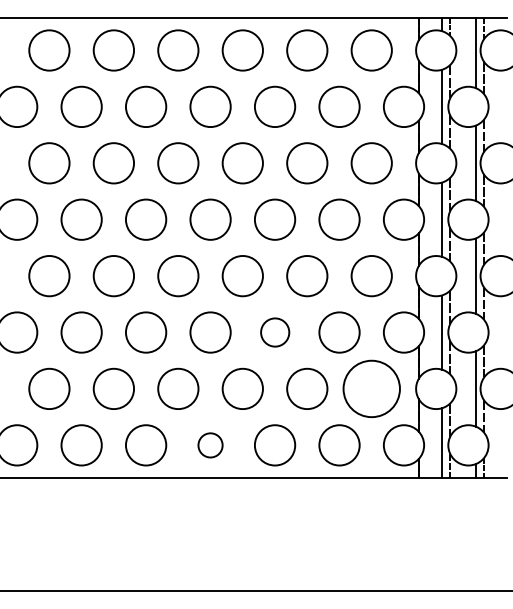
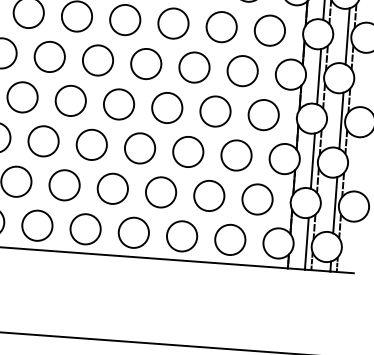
circle: (275, 332) -> (188, 151), size x1.43
circle: (371, 388) -> (257, 199), size x0.71
circle: (210, 445) -> (133, 232), size x1.67

